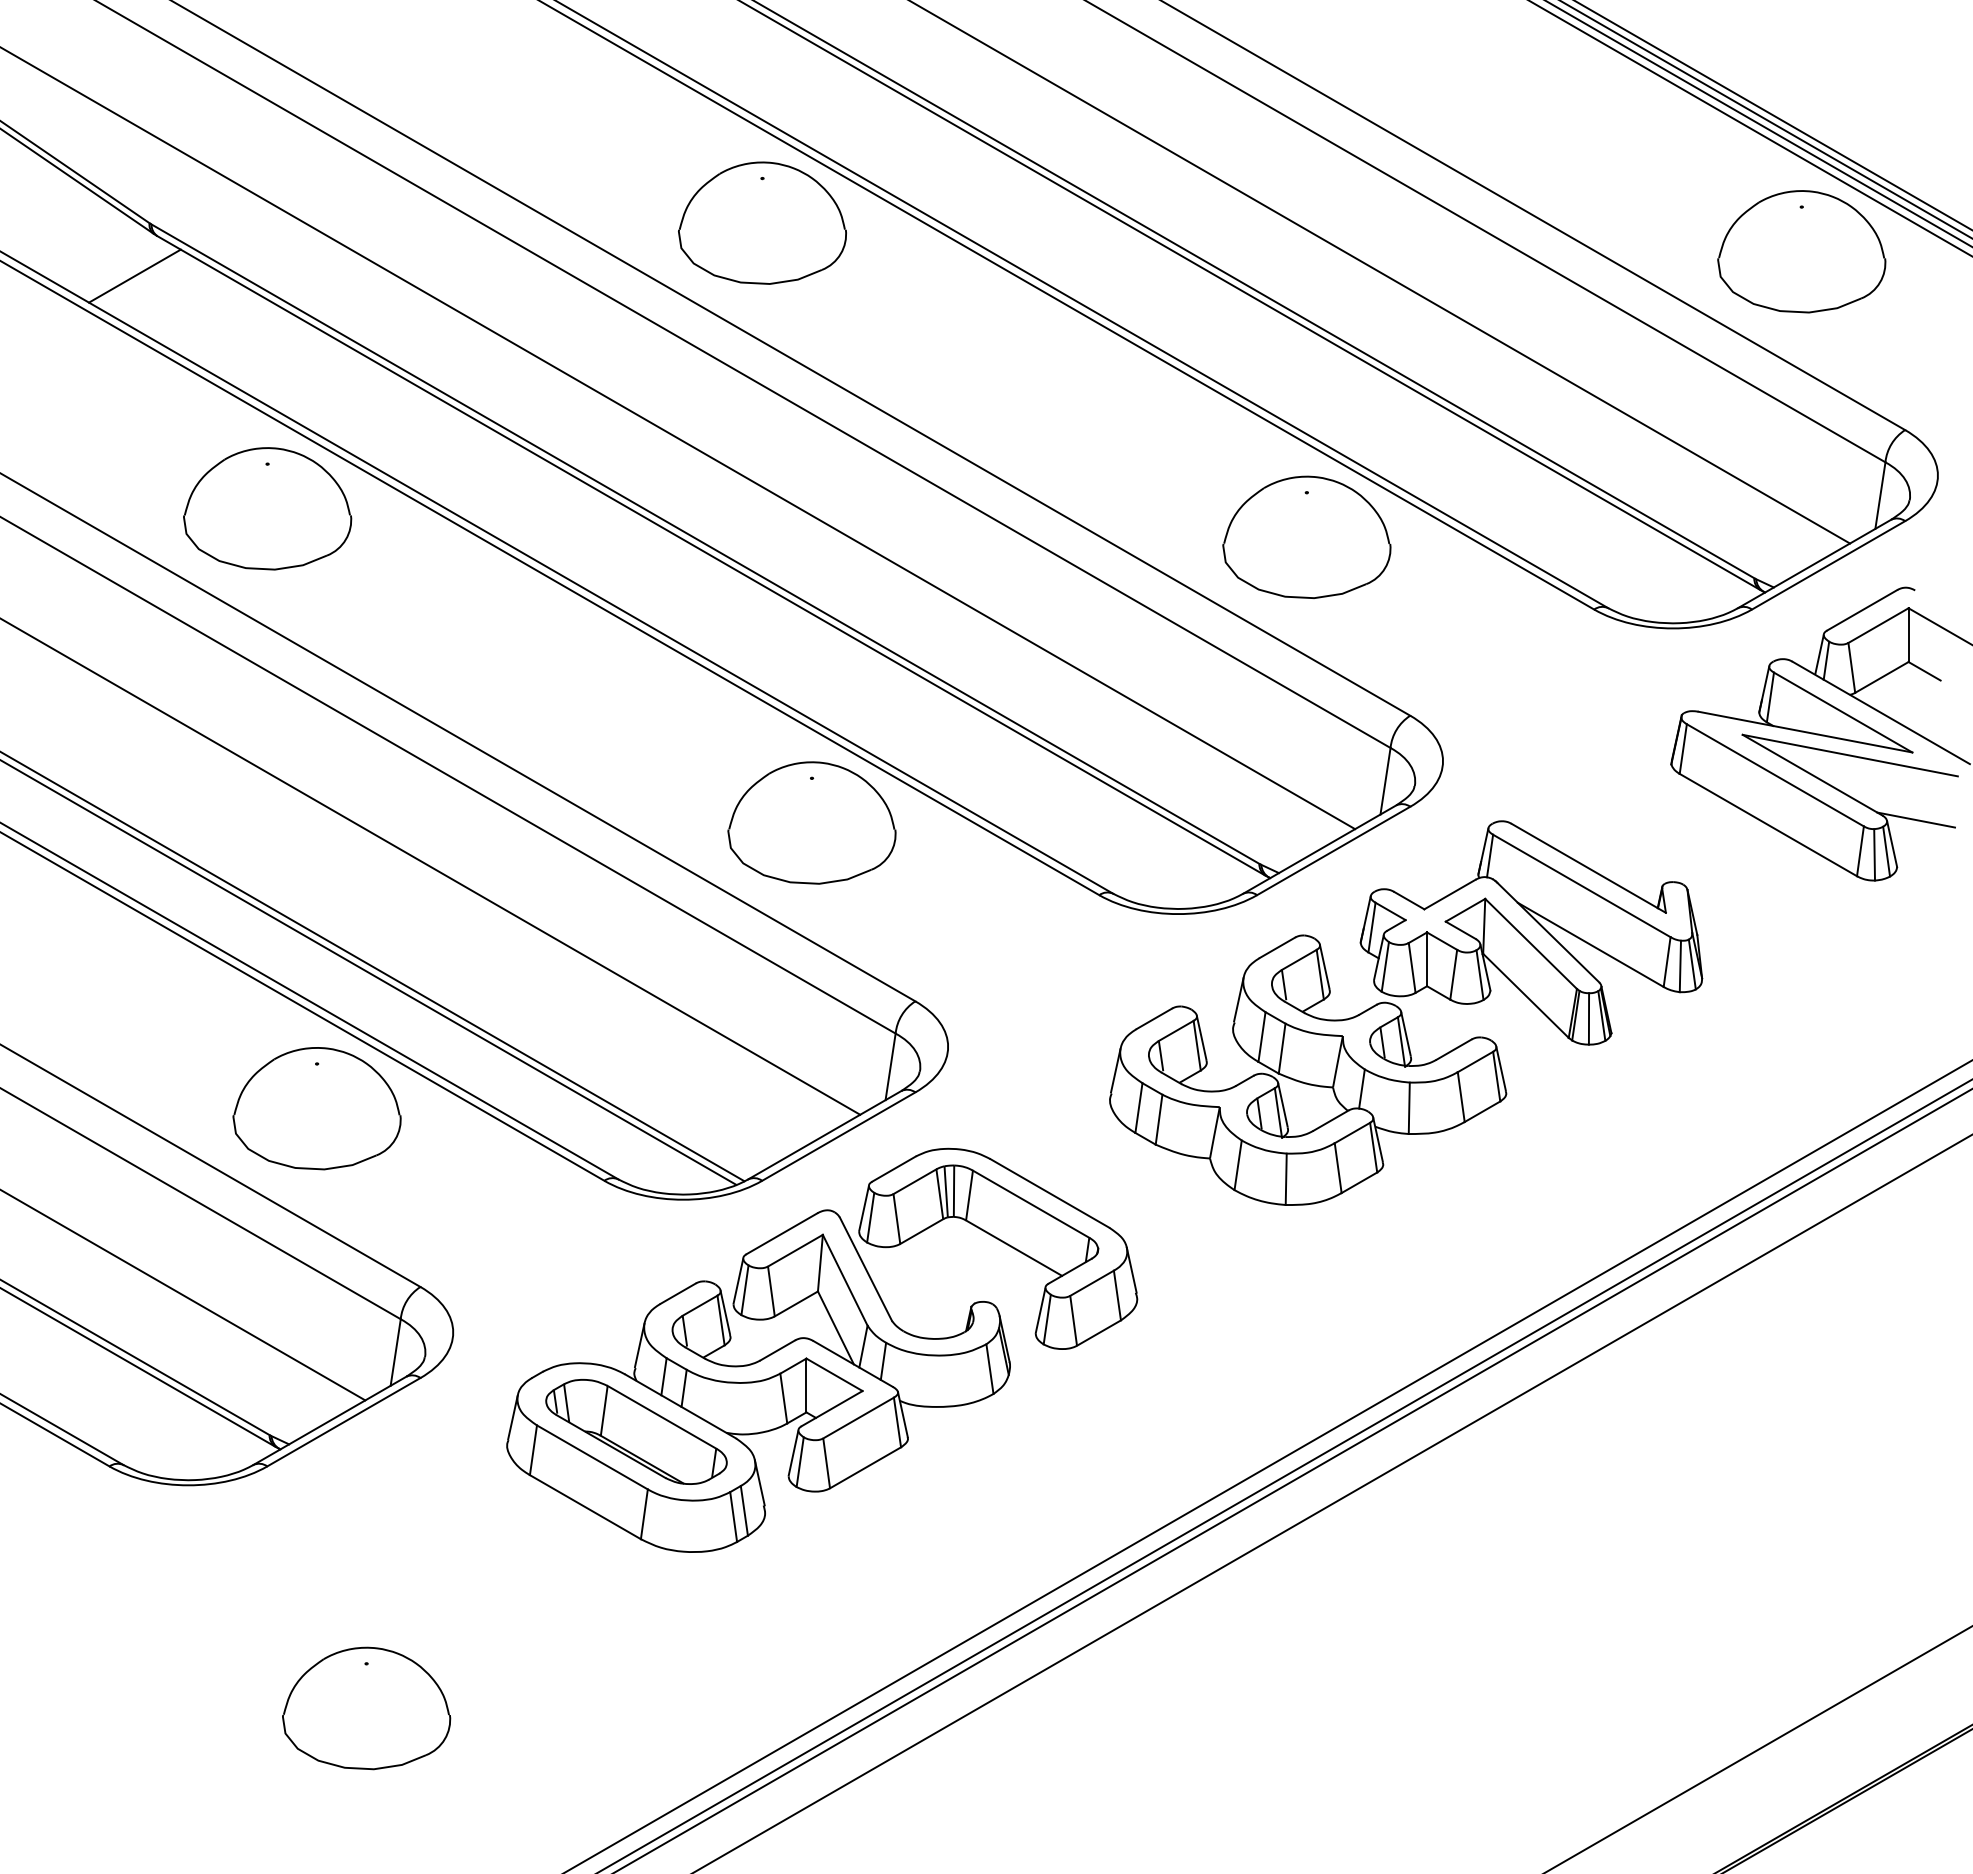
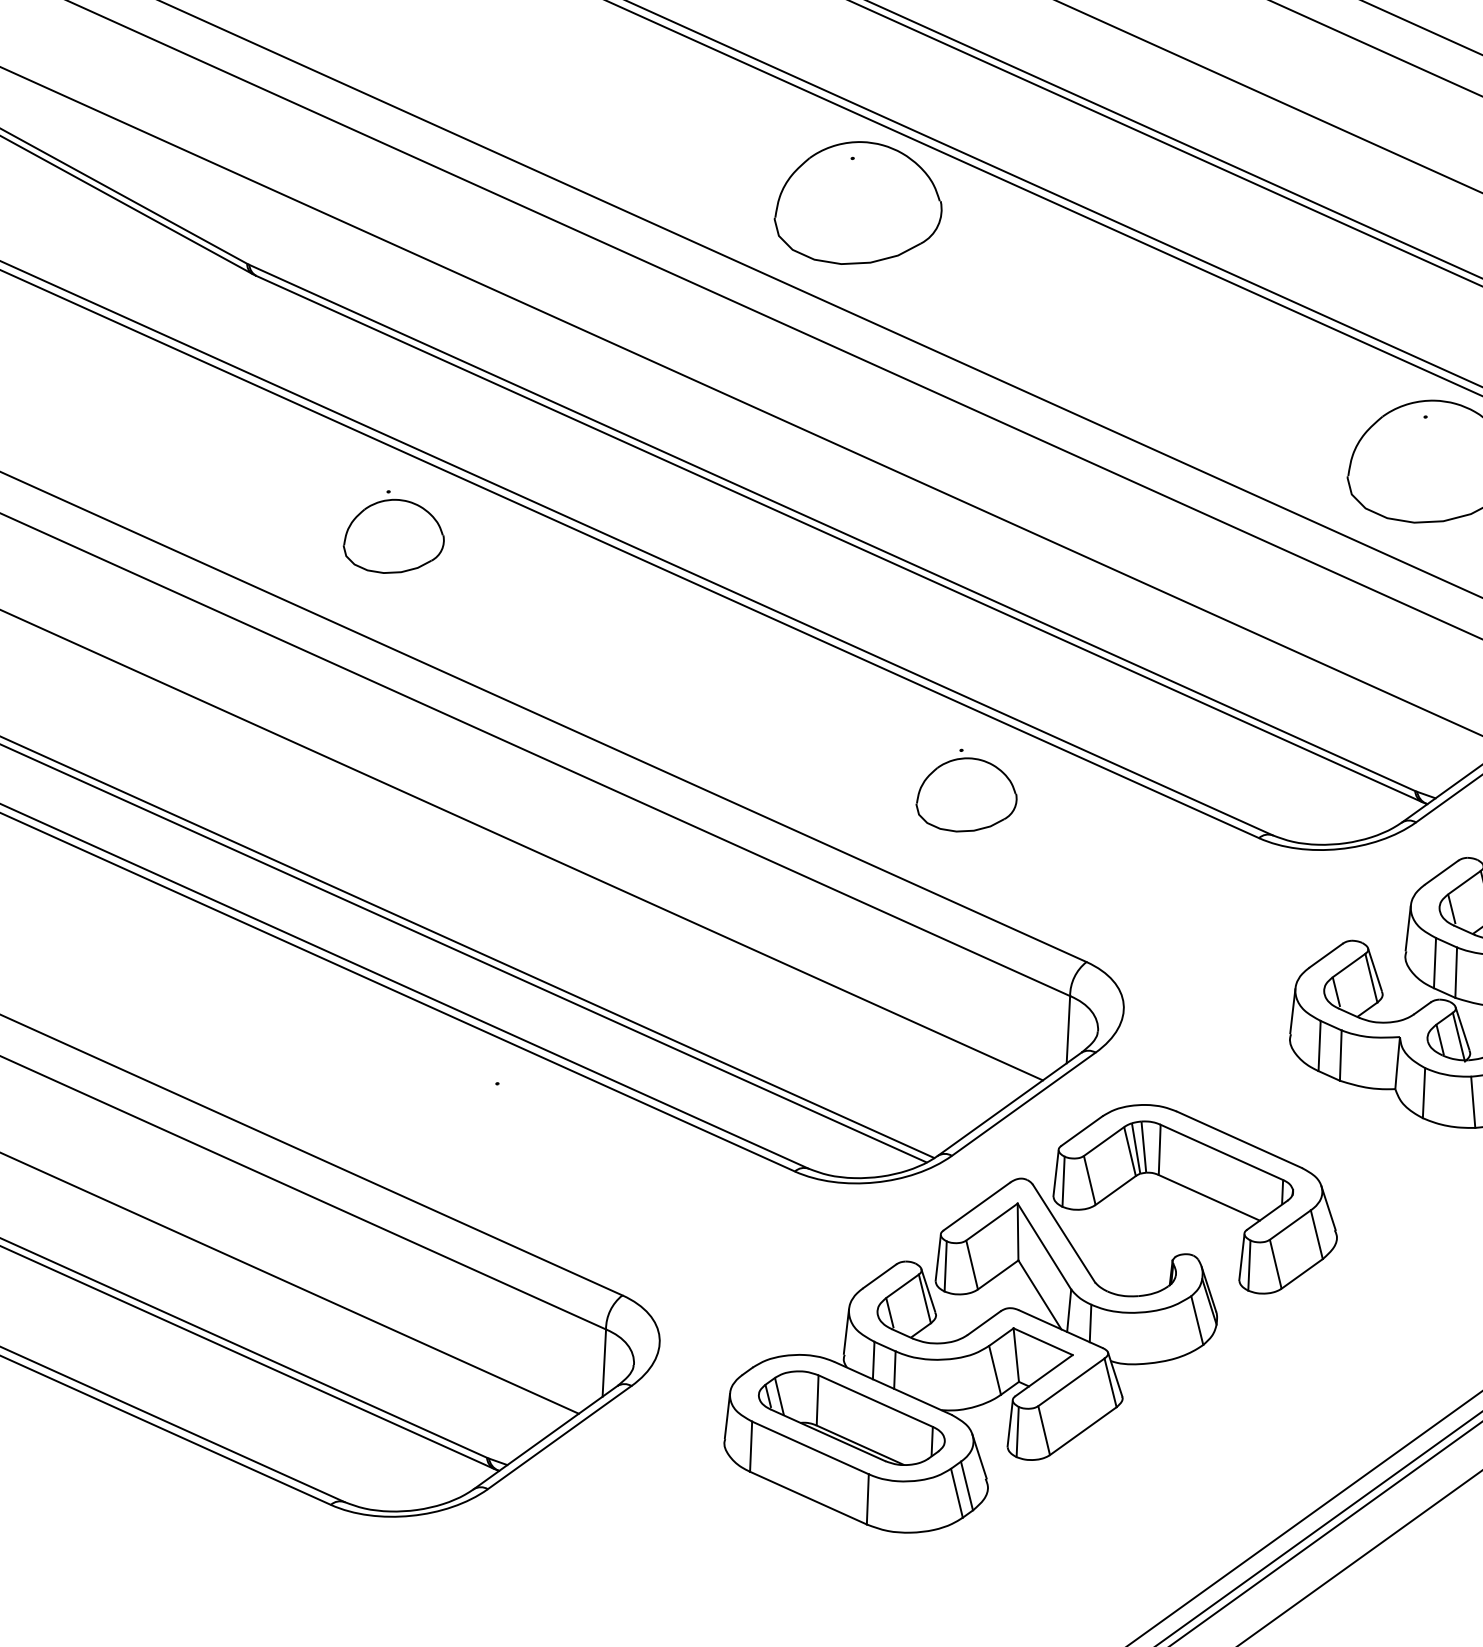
line: (134, 275) -> (237, 317), removed
part: (267, 508) -> (392, 535), size x0.6
part: (811, 822) -> (965, 794), size x0.6
part: (316, 1108) -> (501, 1128), removed

